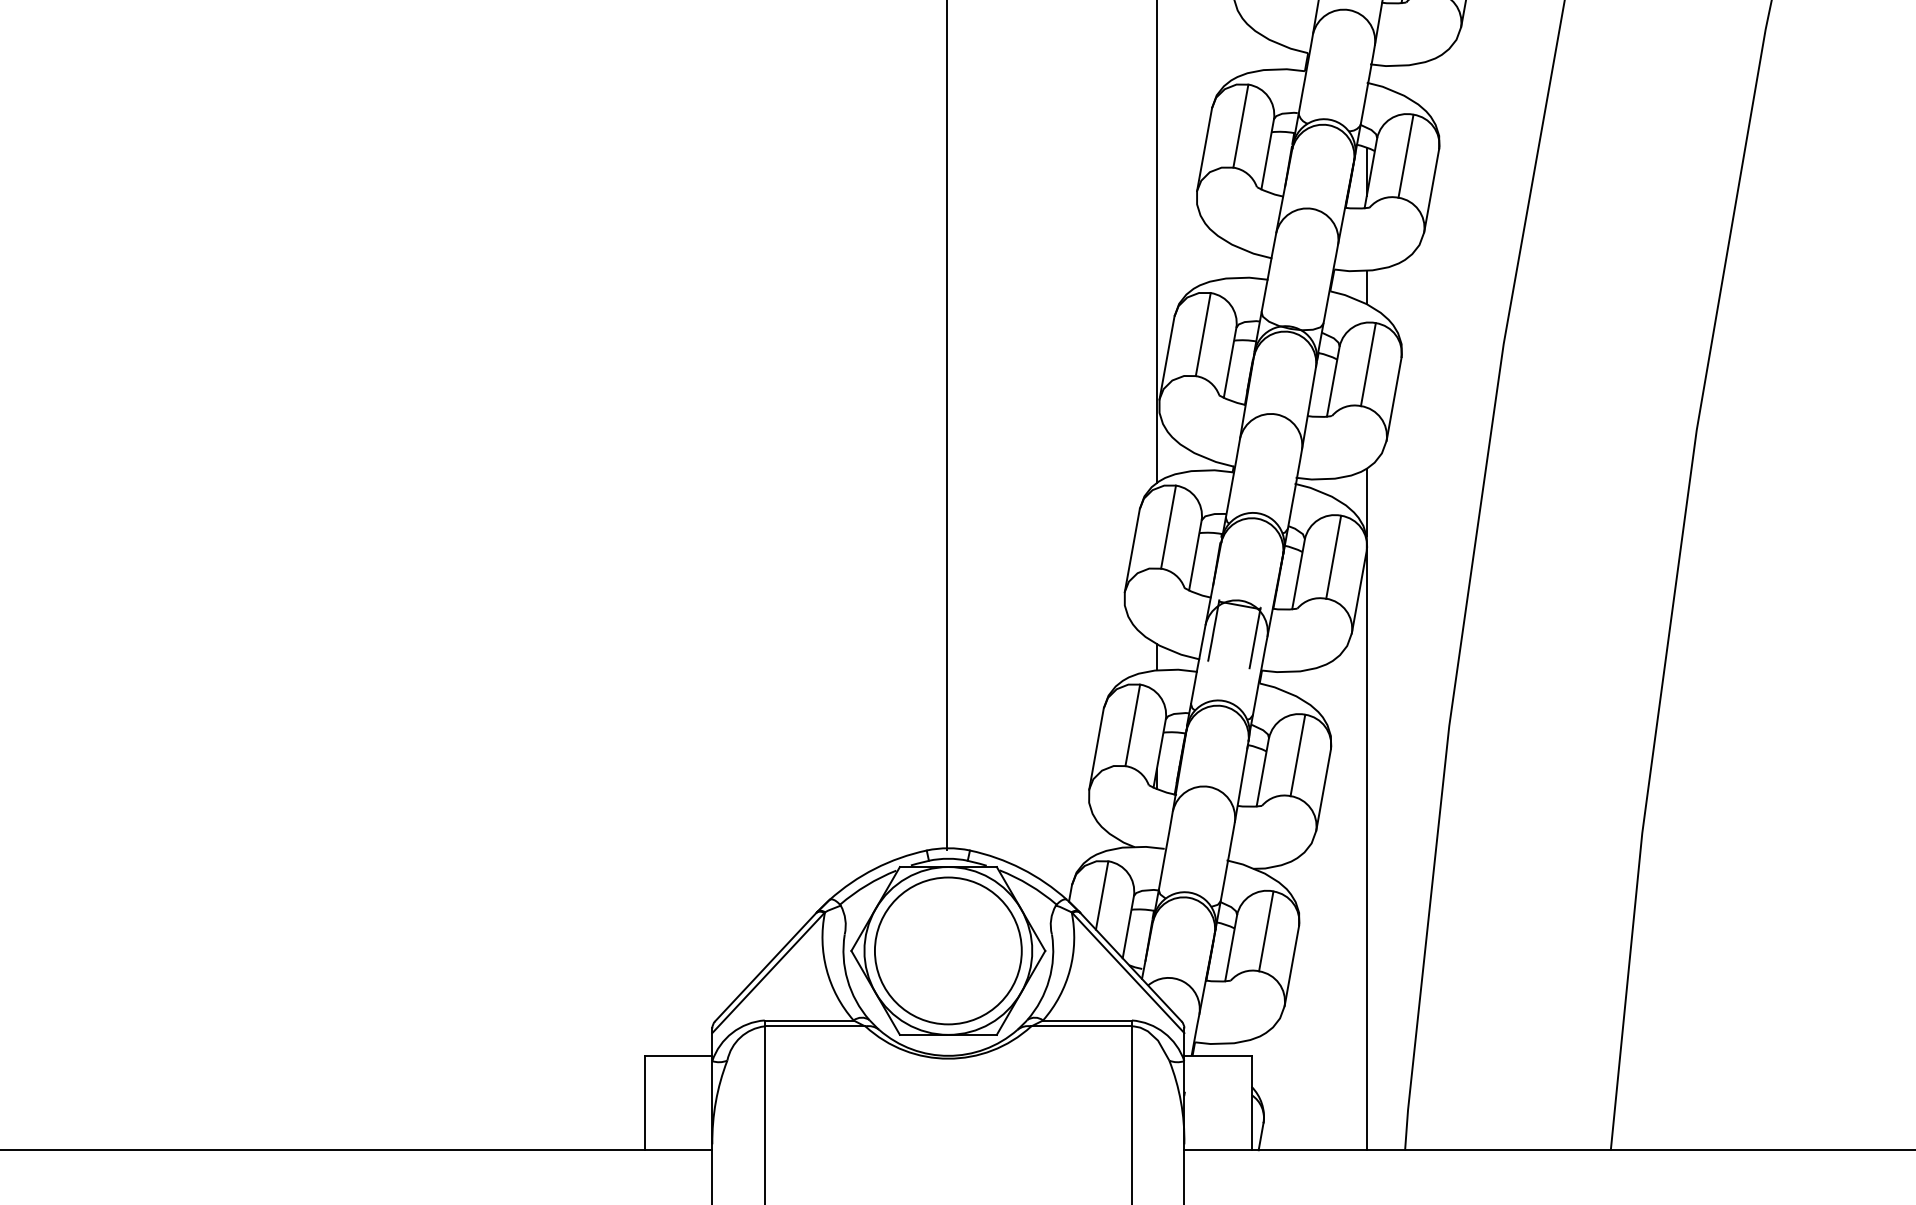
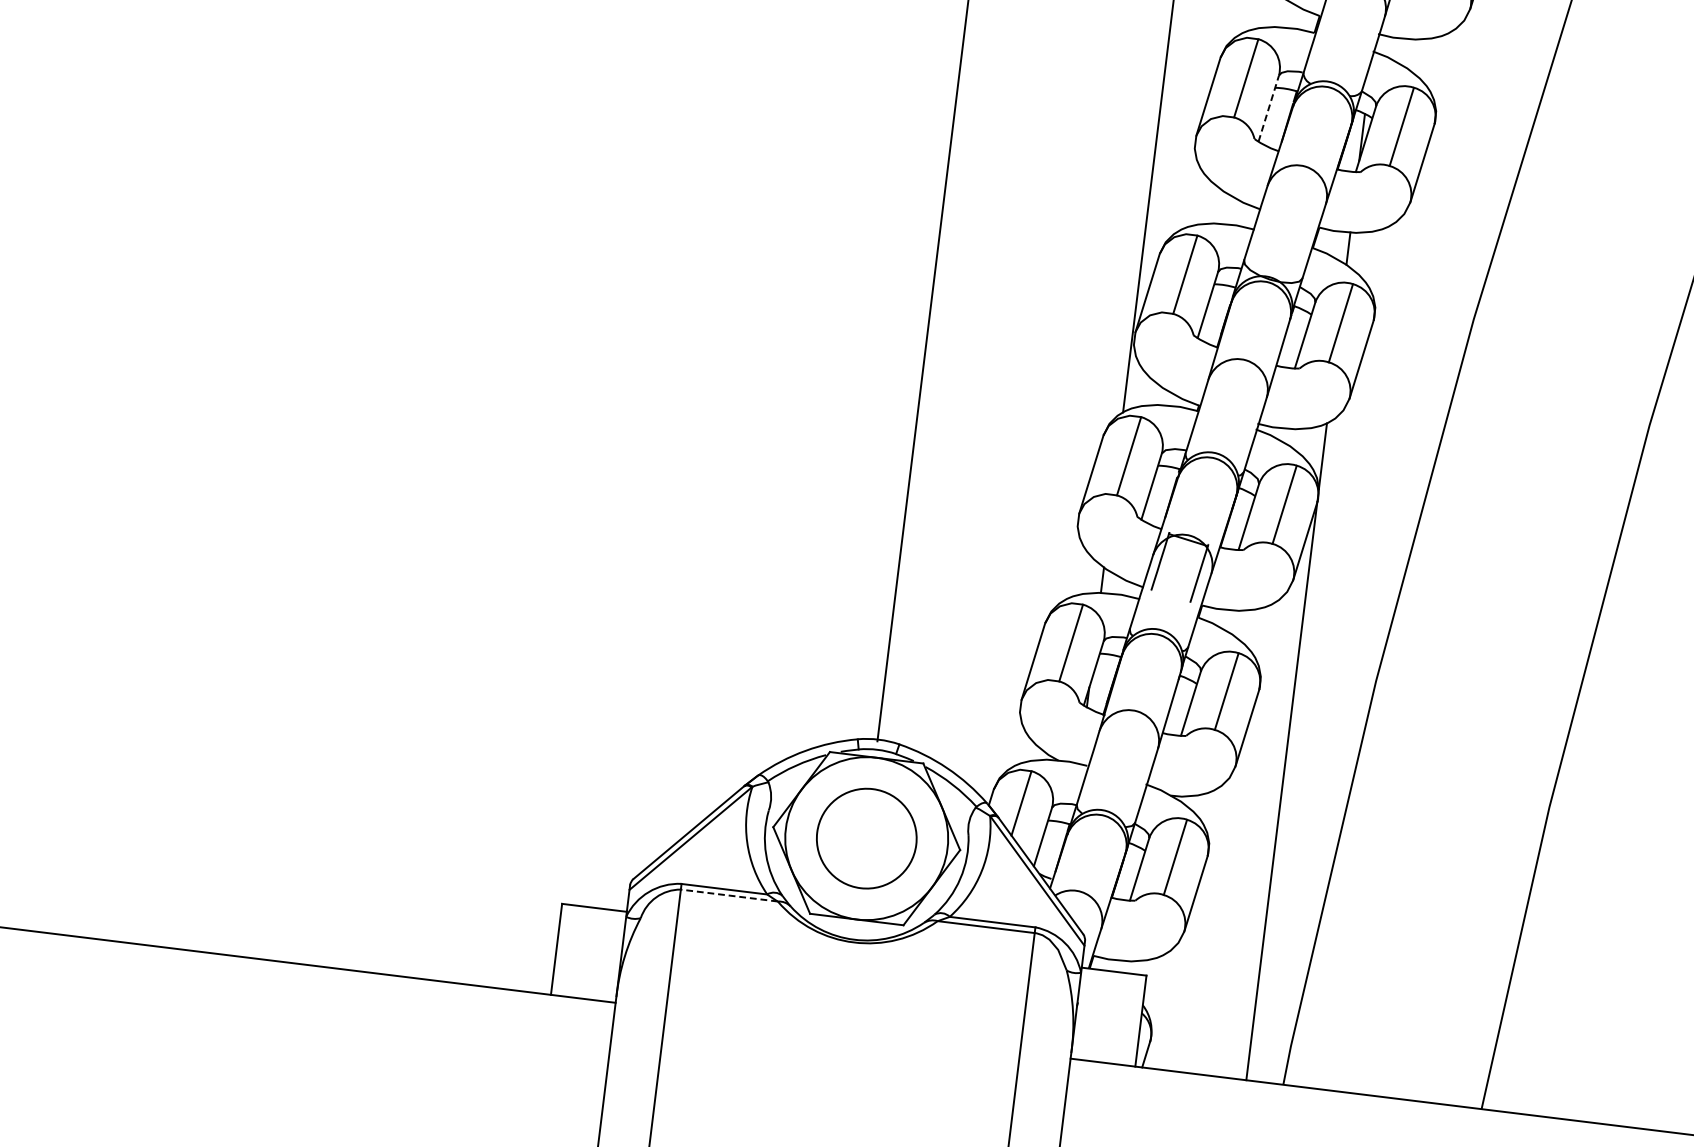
line: (1267, 154) -> (1268, 108), solid -> dashed
circle: (948, 950) -> (866, 838), size x0.7
line: (814, 1026) -> (728, 895), solid -> dashed

